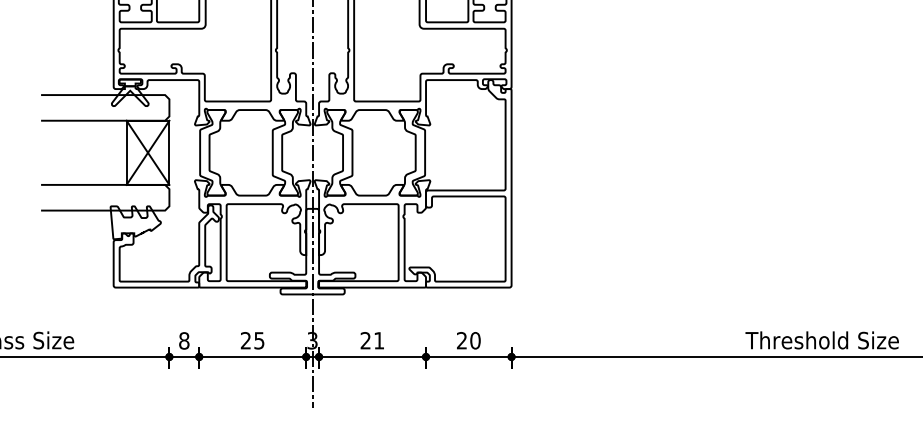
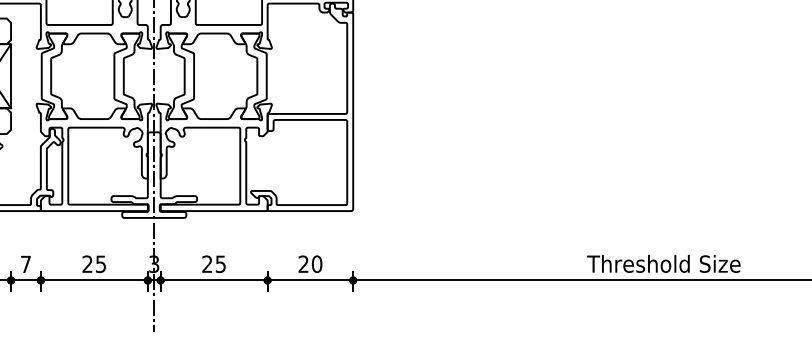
text: (184, 340) -> (26, 263), 8 -> 7
text: (379, 340) -> (221, 263), 21 -> 25

